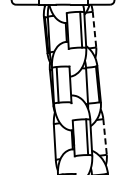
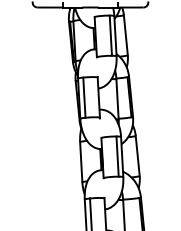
line: (94, 29) -> (125, 35), dashed -> solid
line: (104, 137) -> (137, 156), dashed -> solid

